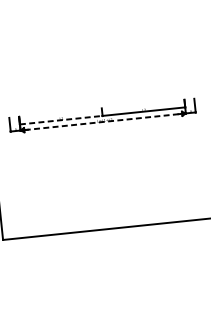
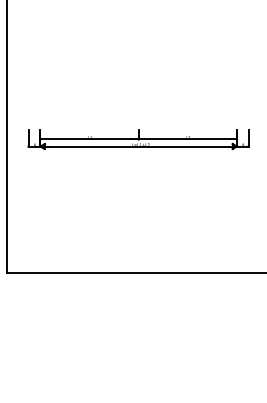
line: (62, 120) -> (90, 139), dashed -> solid
line: (103, 121) -> (139, 146), dashed -> solid

